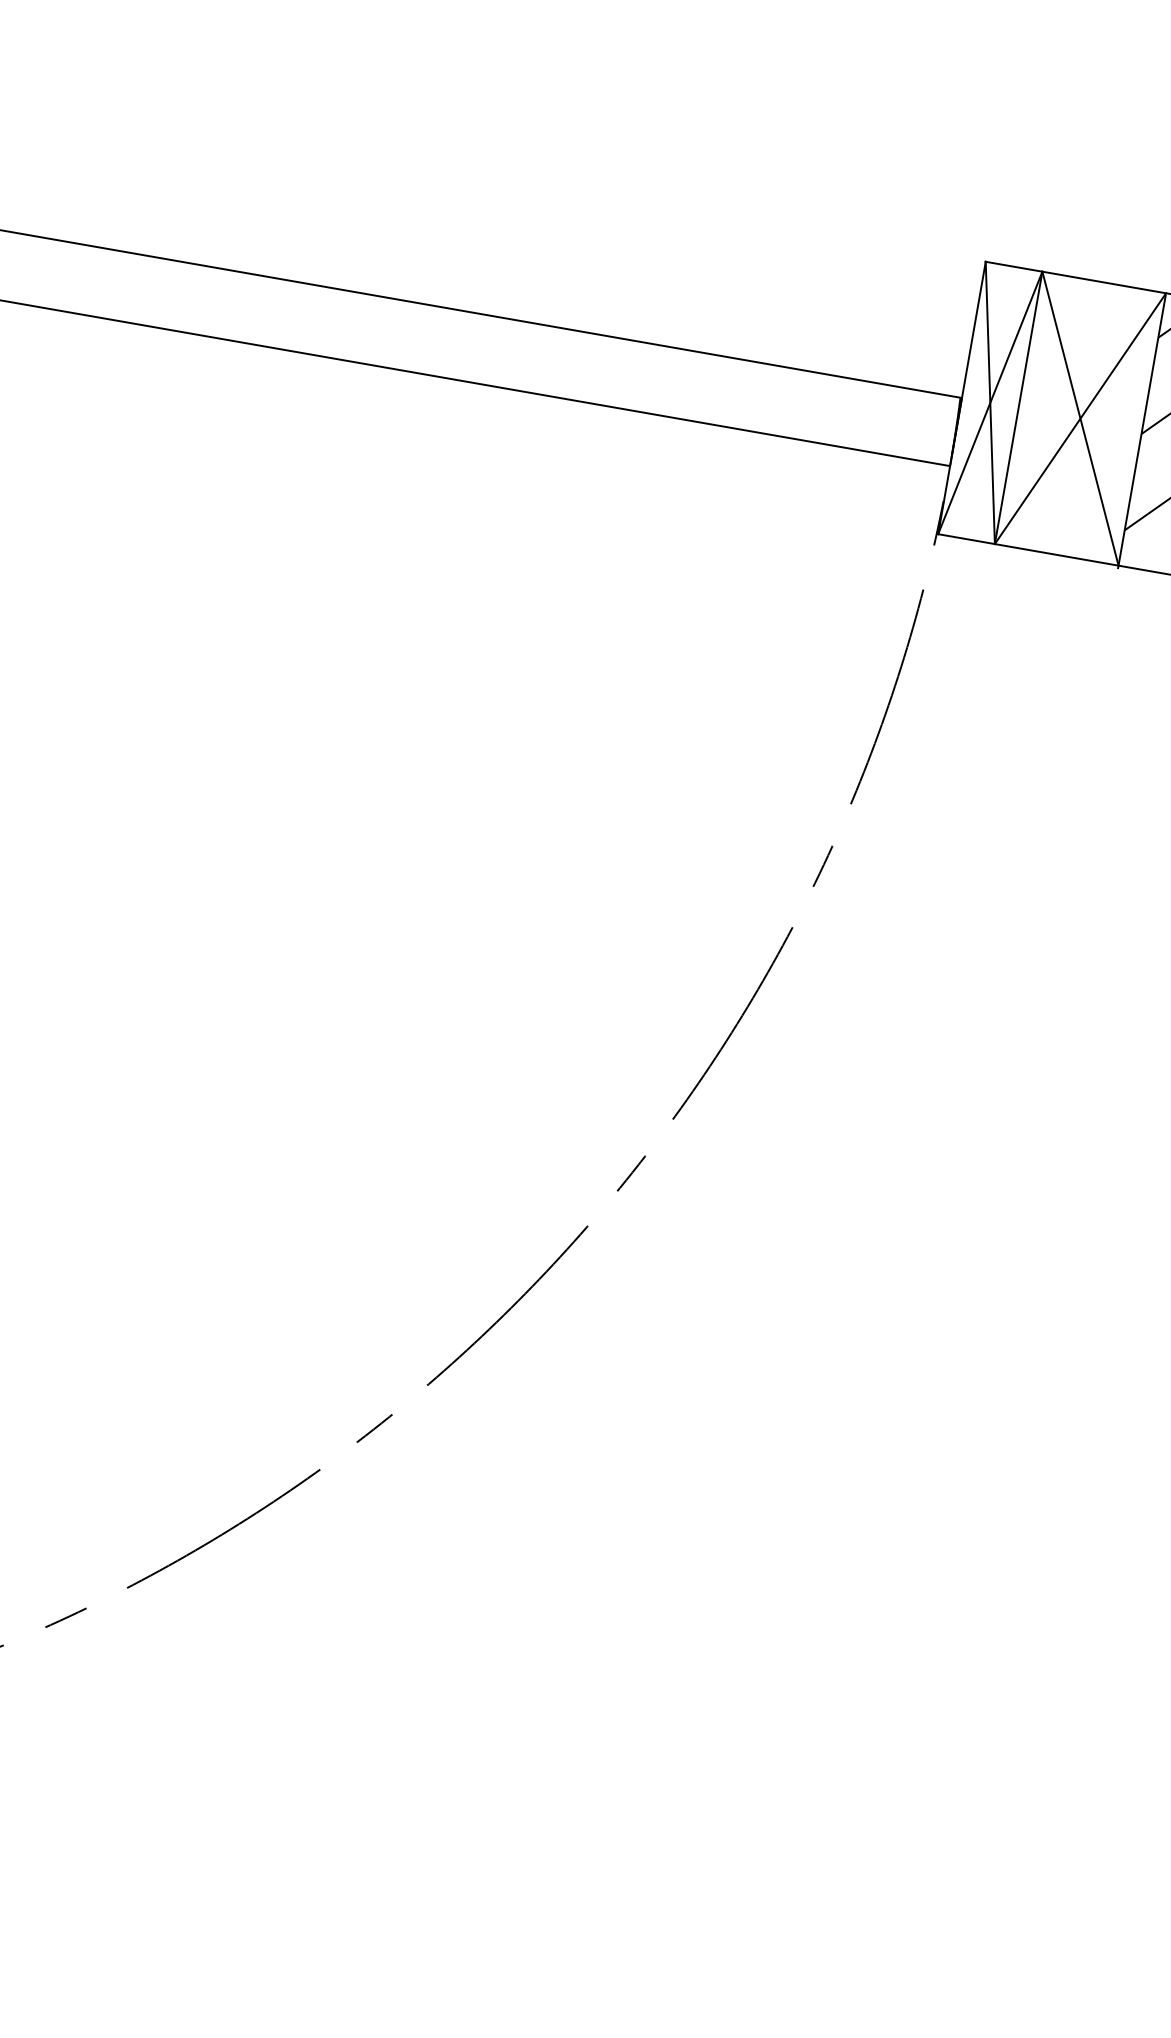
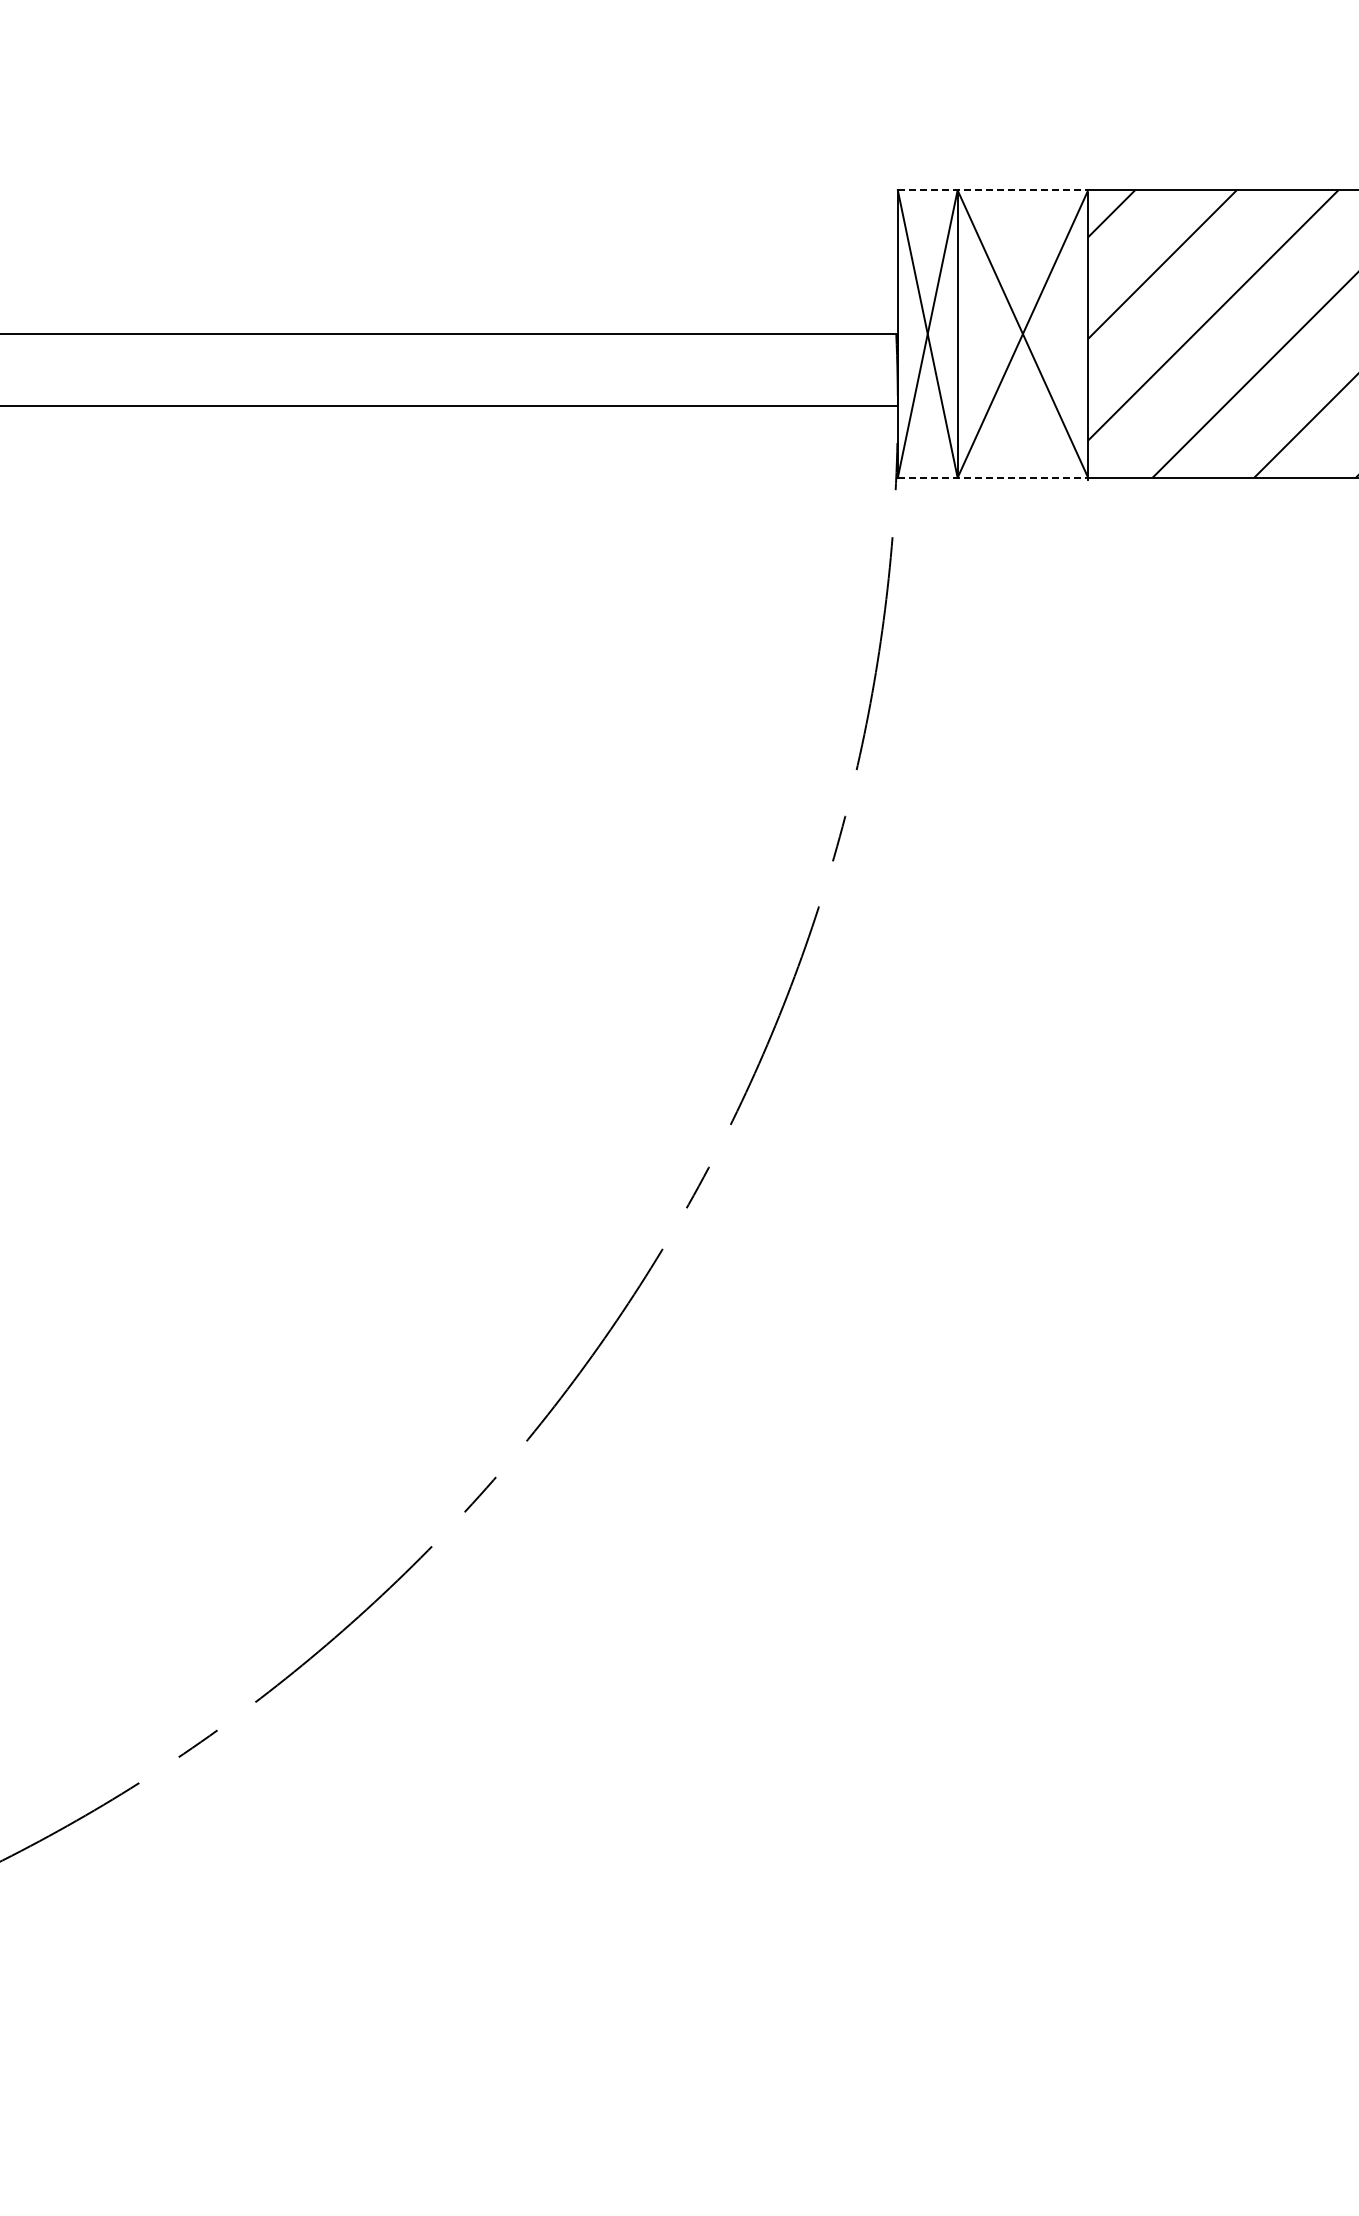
line: (1076, 277) -> (993, 190), solid -> dashed
line: (1028, 549) -> (993, 477), solid -> dashed

